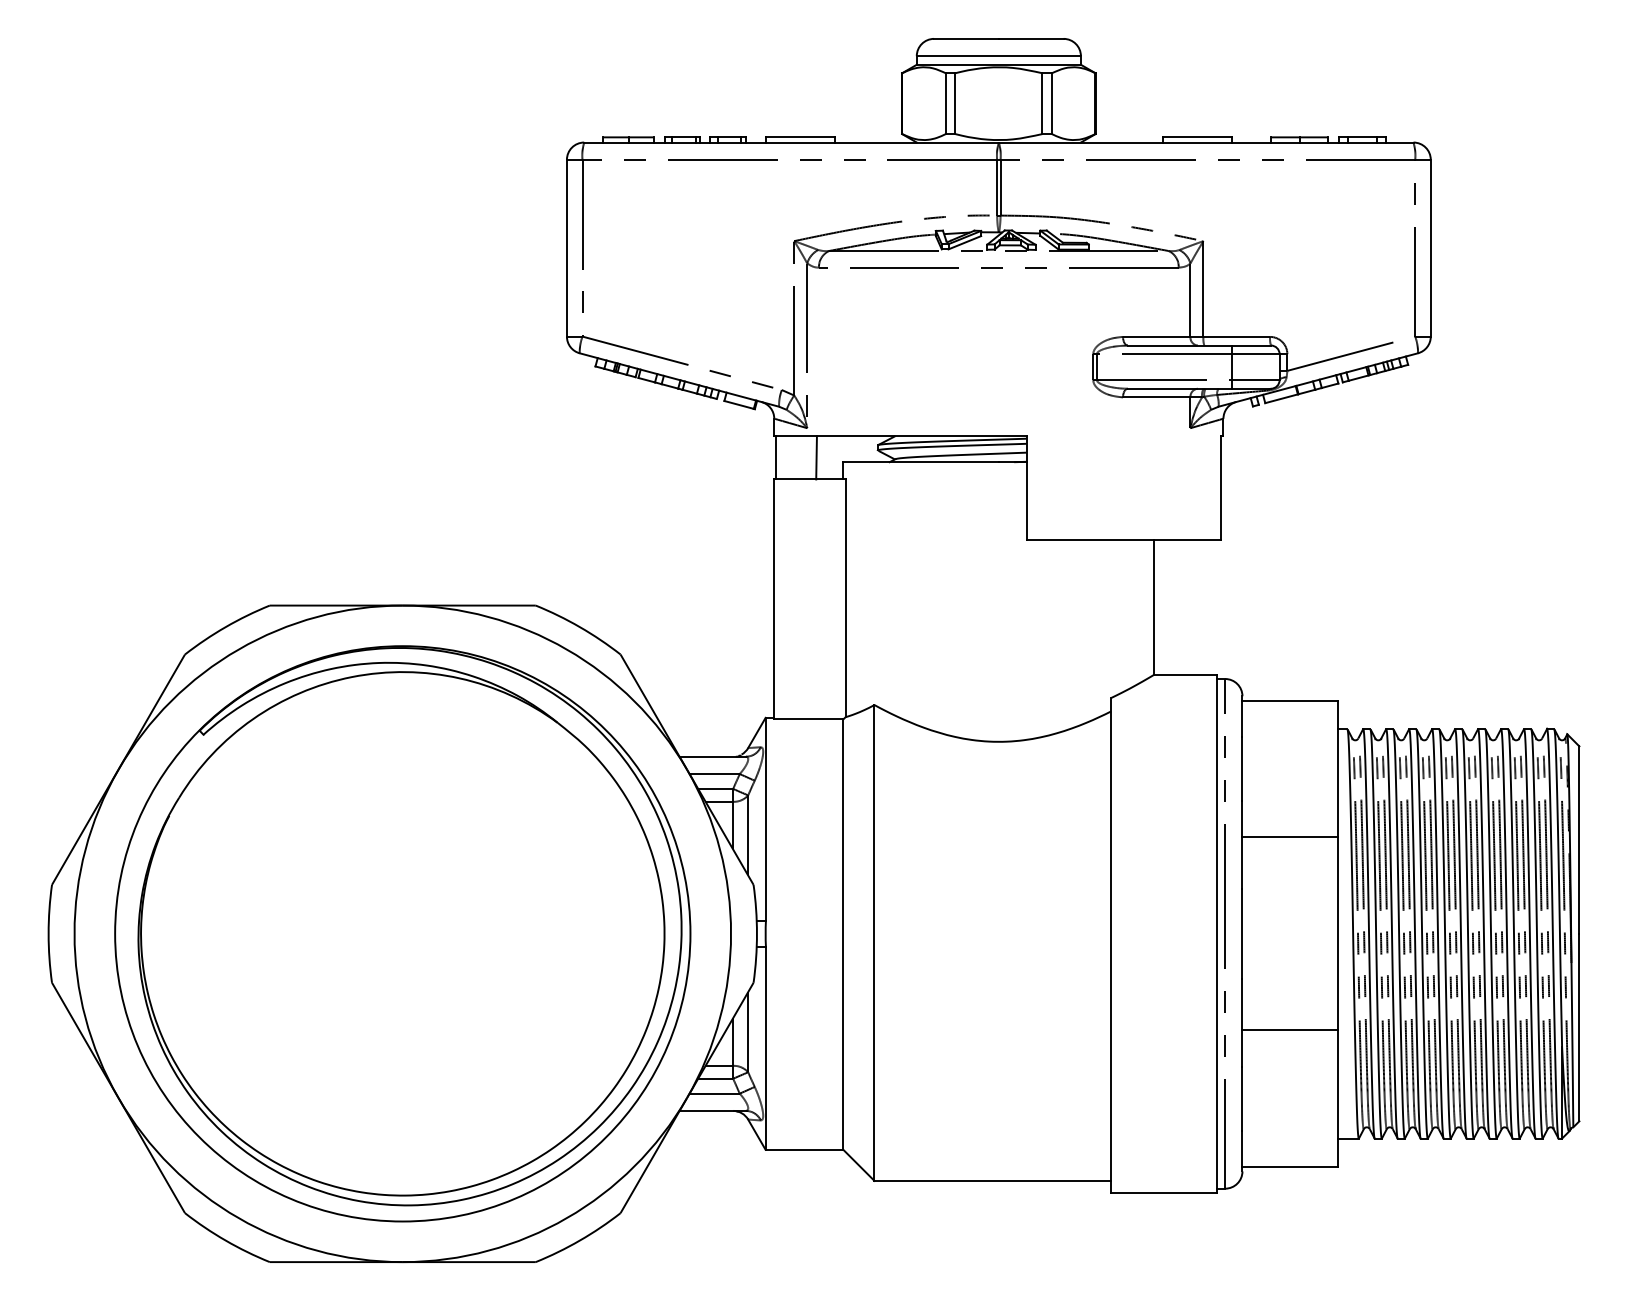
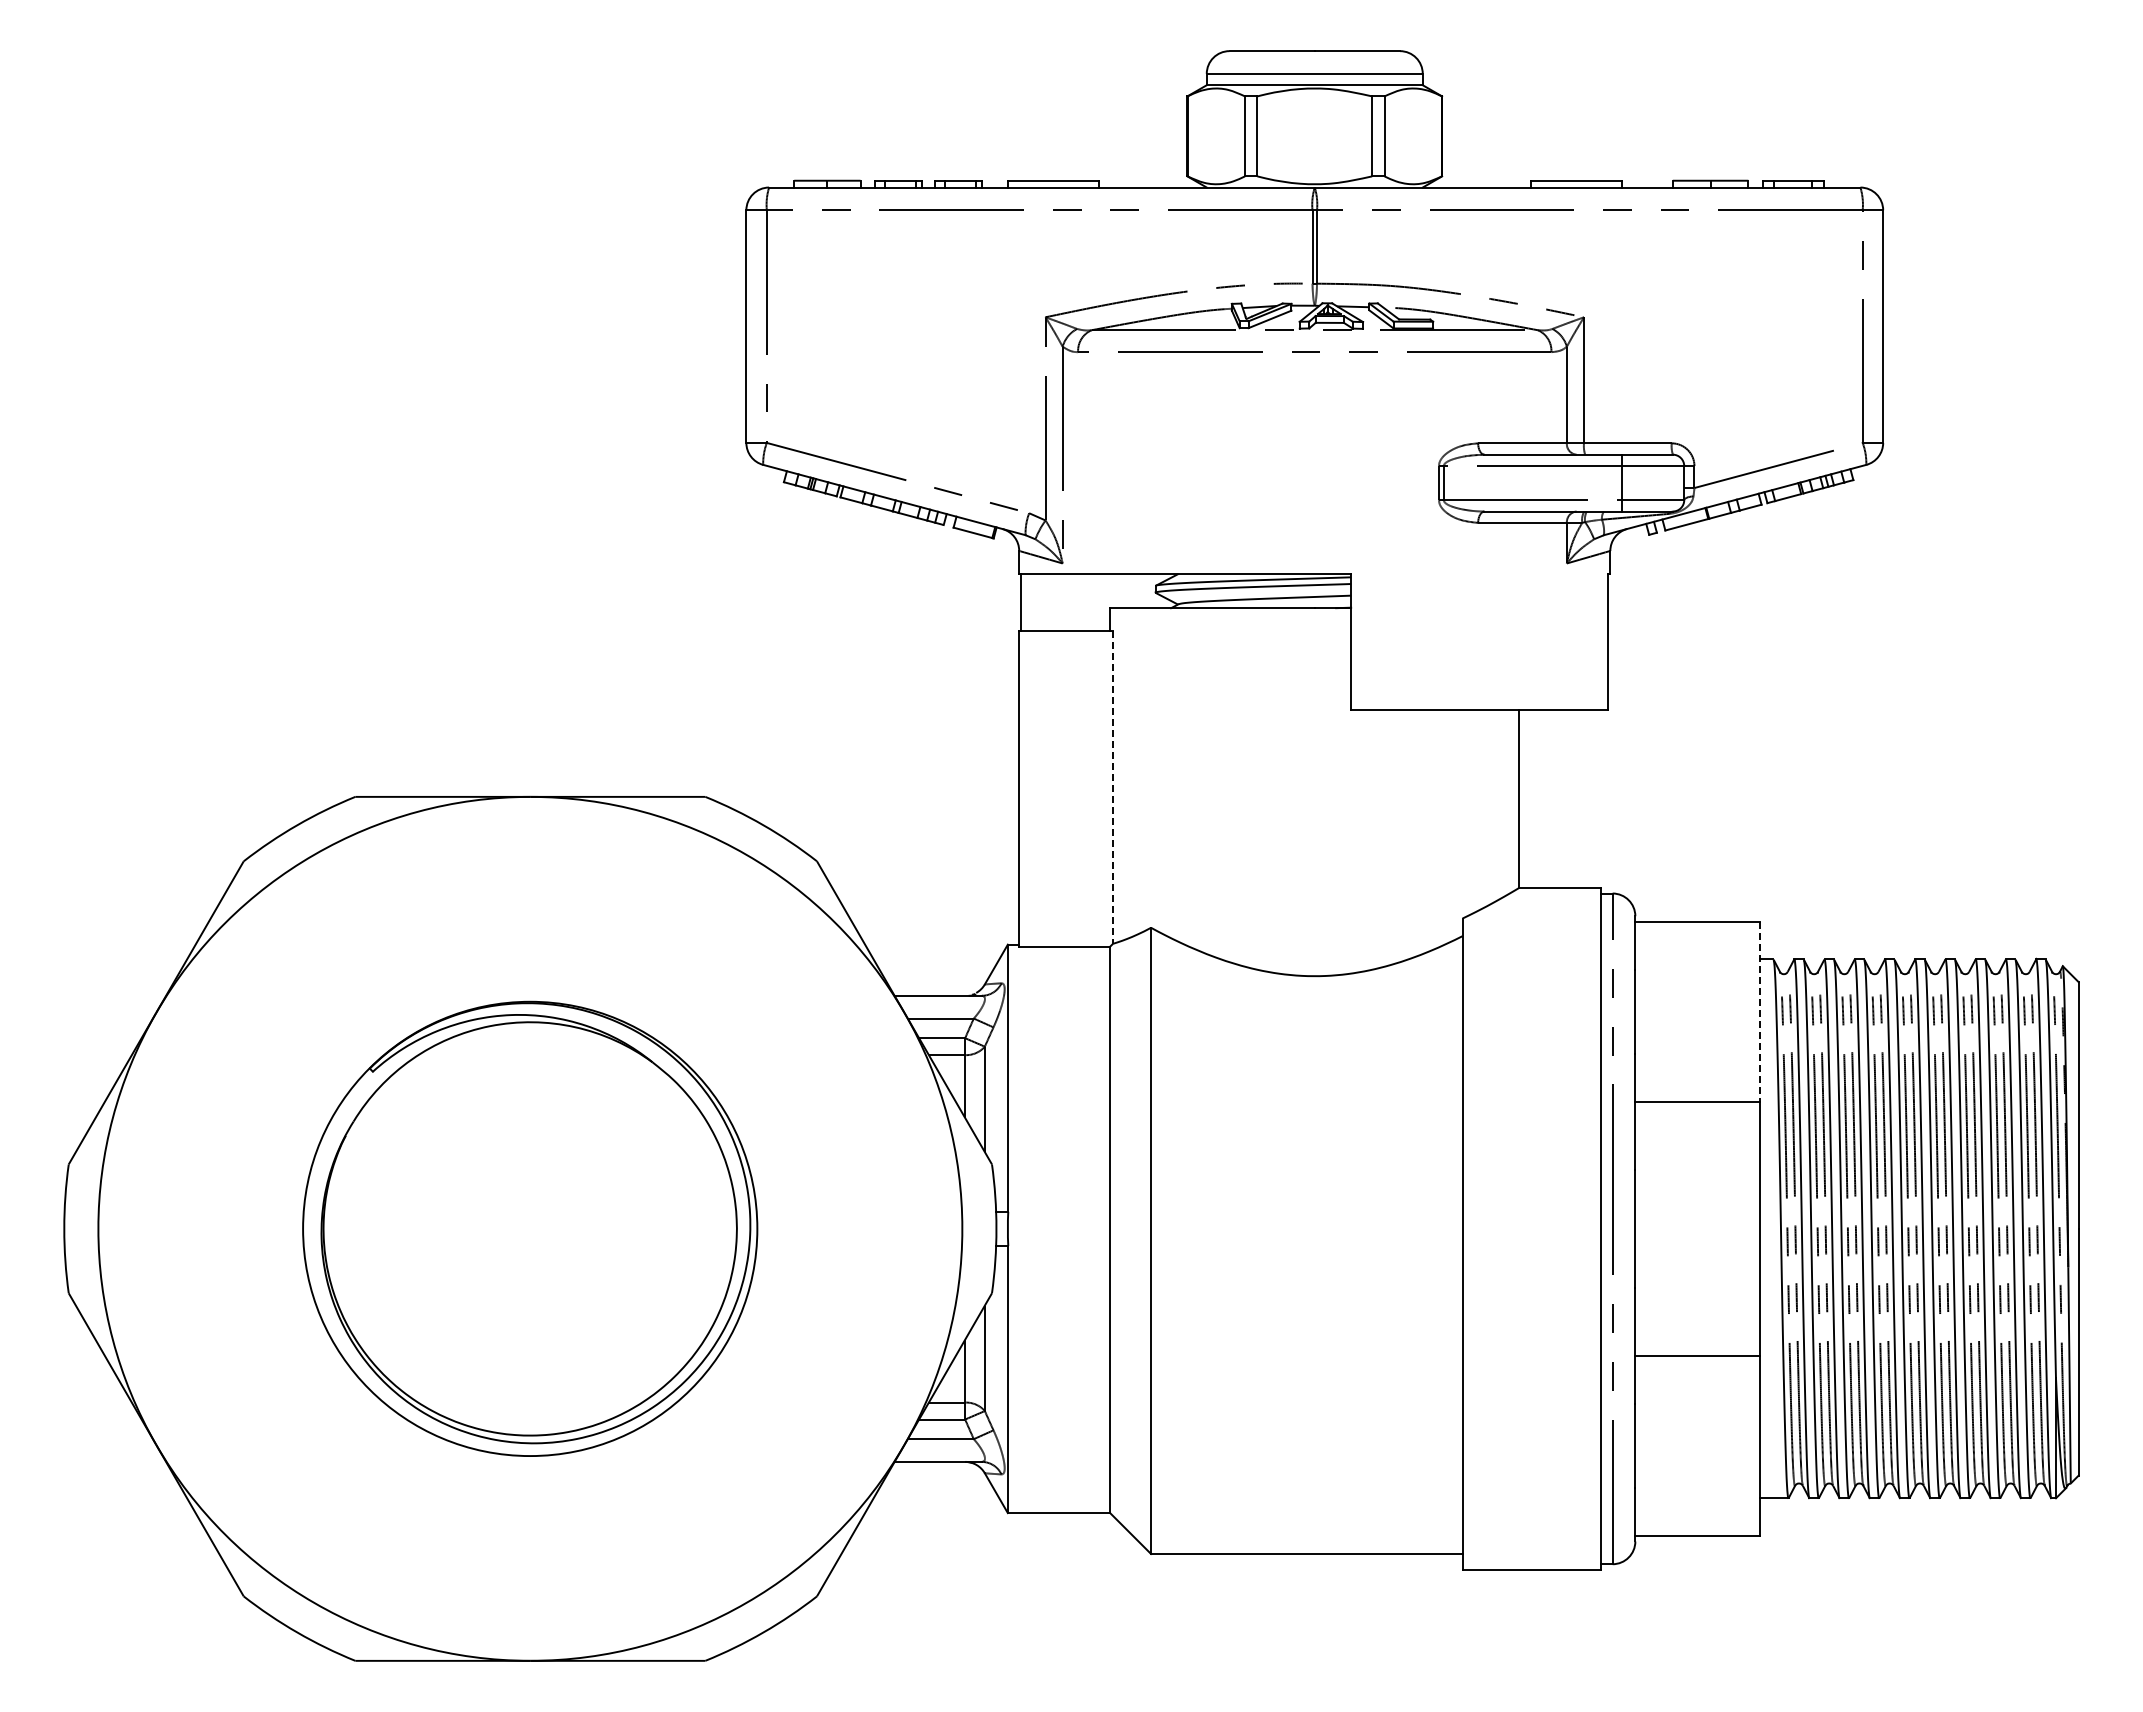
line: (816, 457) -> (1074, 602), removed
line: (845, 598) -> (1113, 787), solid -> dashed
line: (1337, 768) -> (1760, 1011), solid -> dashed
part: (402, 933) -> (529, 1228), size x0.6

